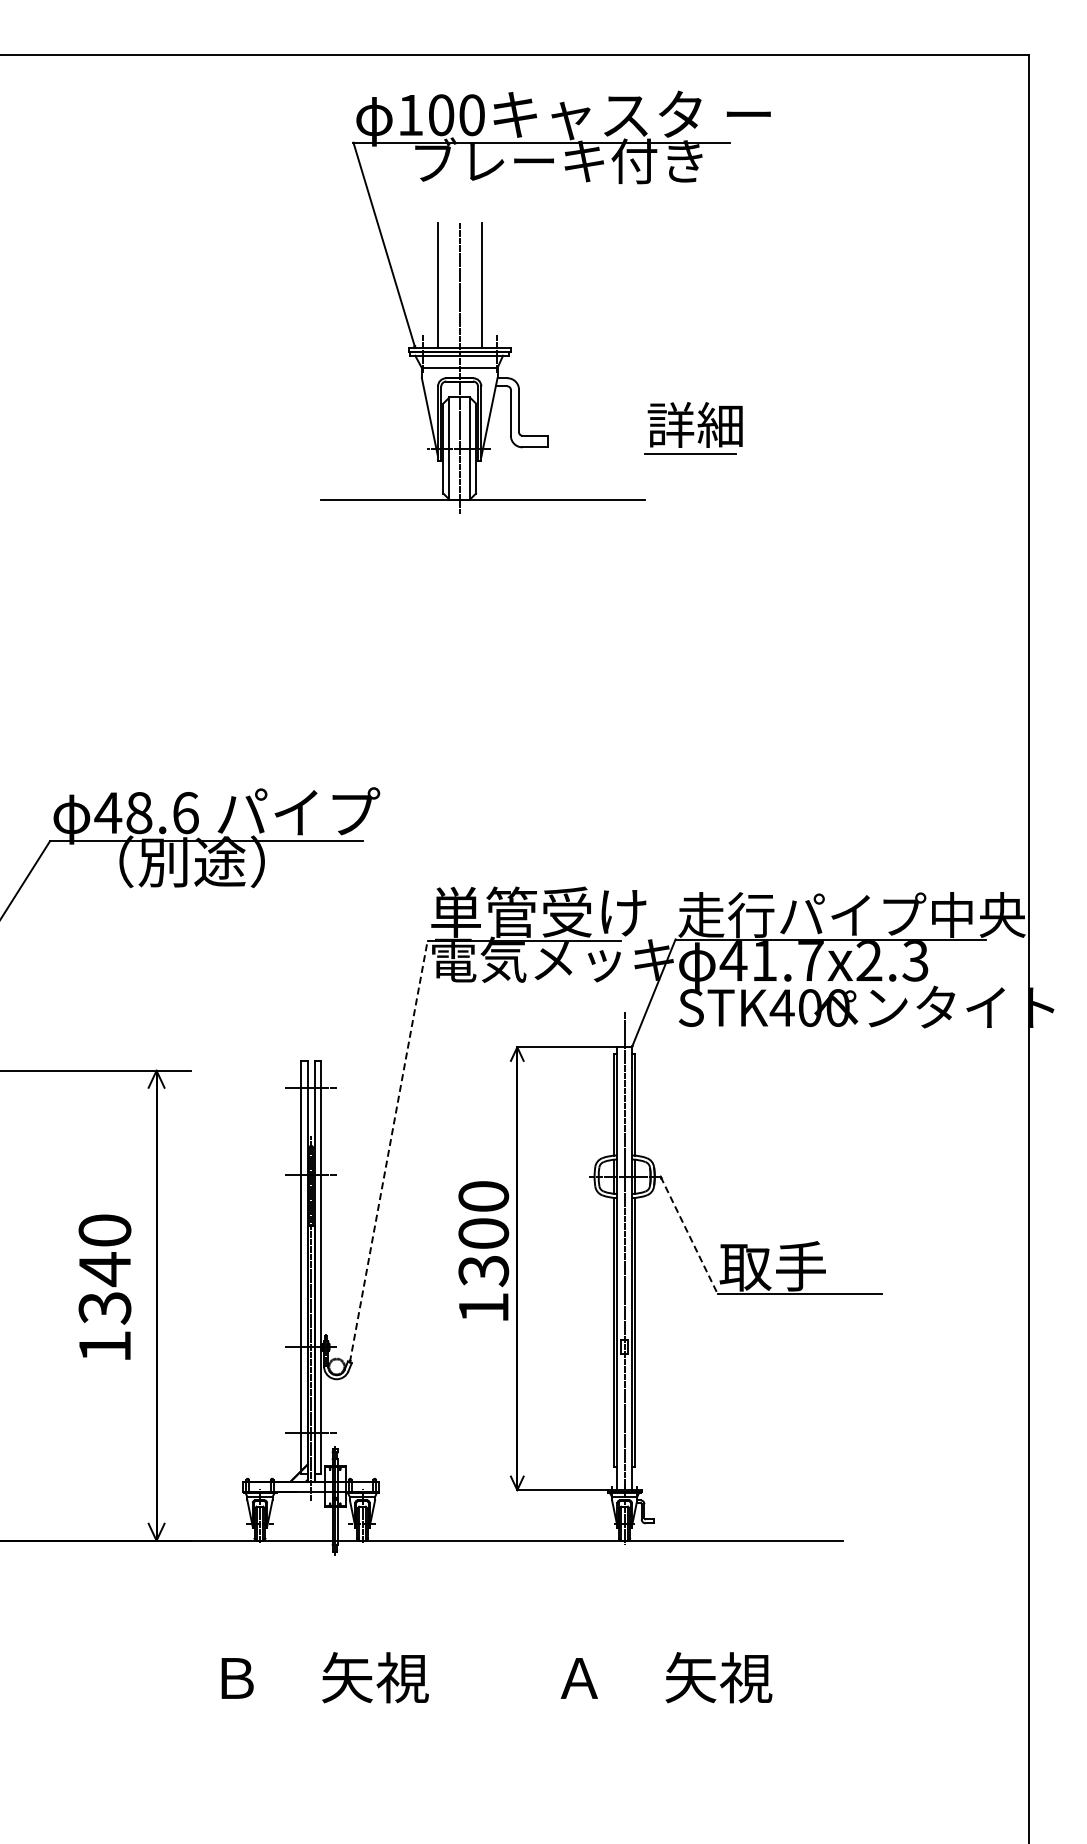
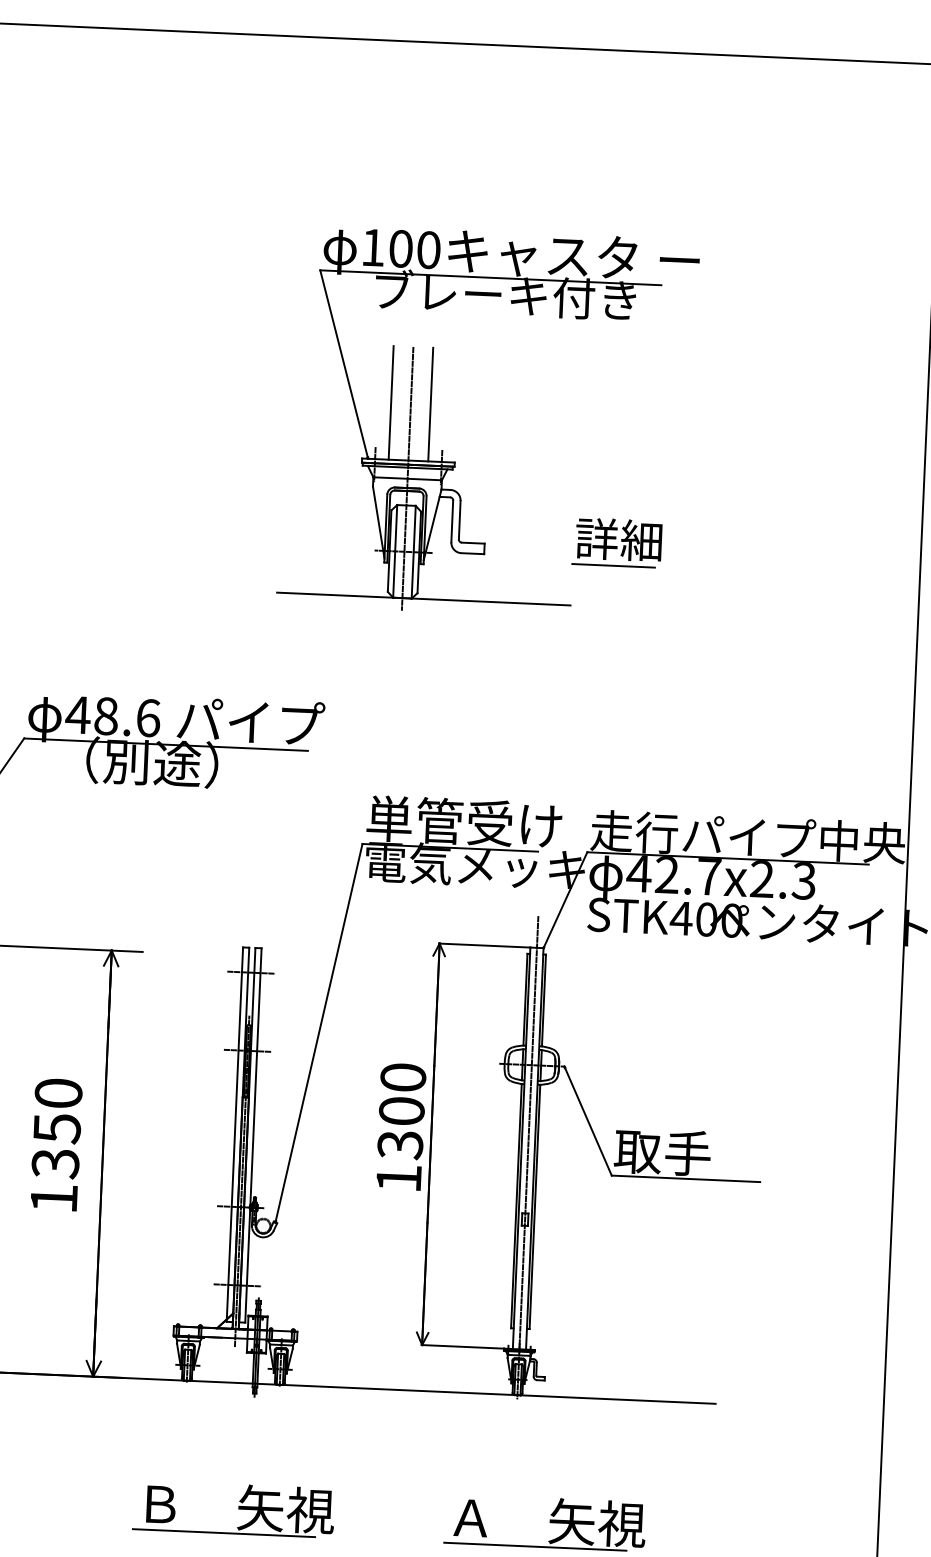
part: (511, 347) -> (455, 462), moved
text: (764, 960) -> (667, 874), 41.7x2.3 -> 42.7x2.3
line: (388, 1151) -> (318, 1032), dashed -> solid
line: (689, 1236) -> (588, 1121), dashed -> solid
text: (105, 1269) -> (57, 1128), 1340 -> 1350
line: (307, 1706) -> (223, 1532), added
line: (651, 1706) -> (535, 1546), added

